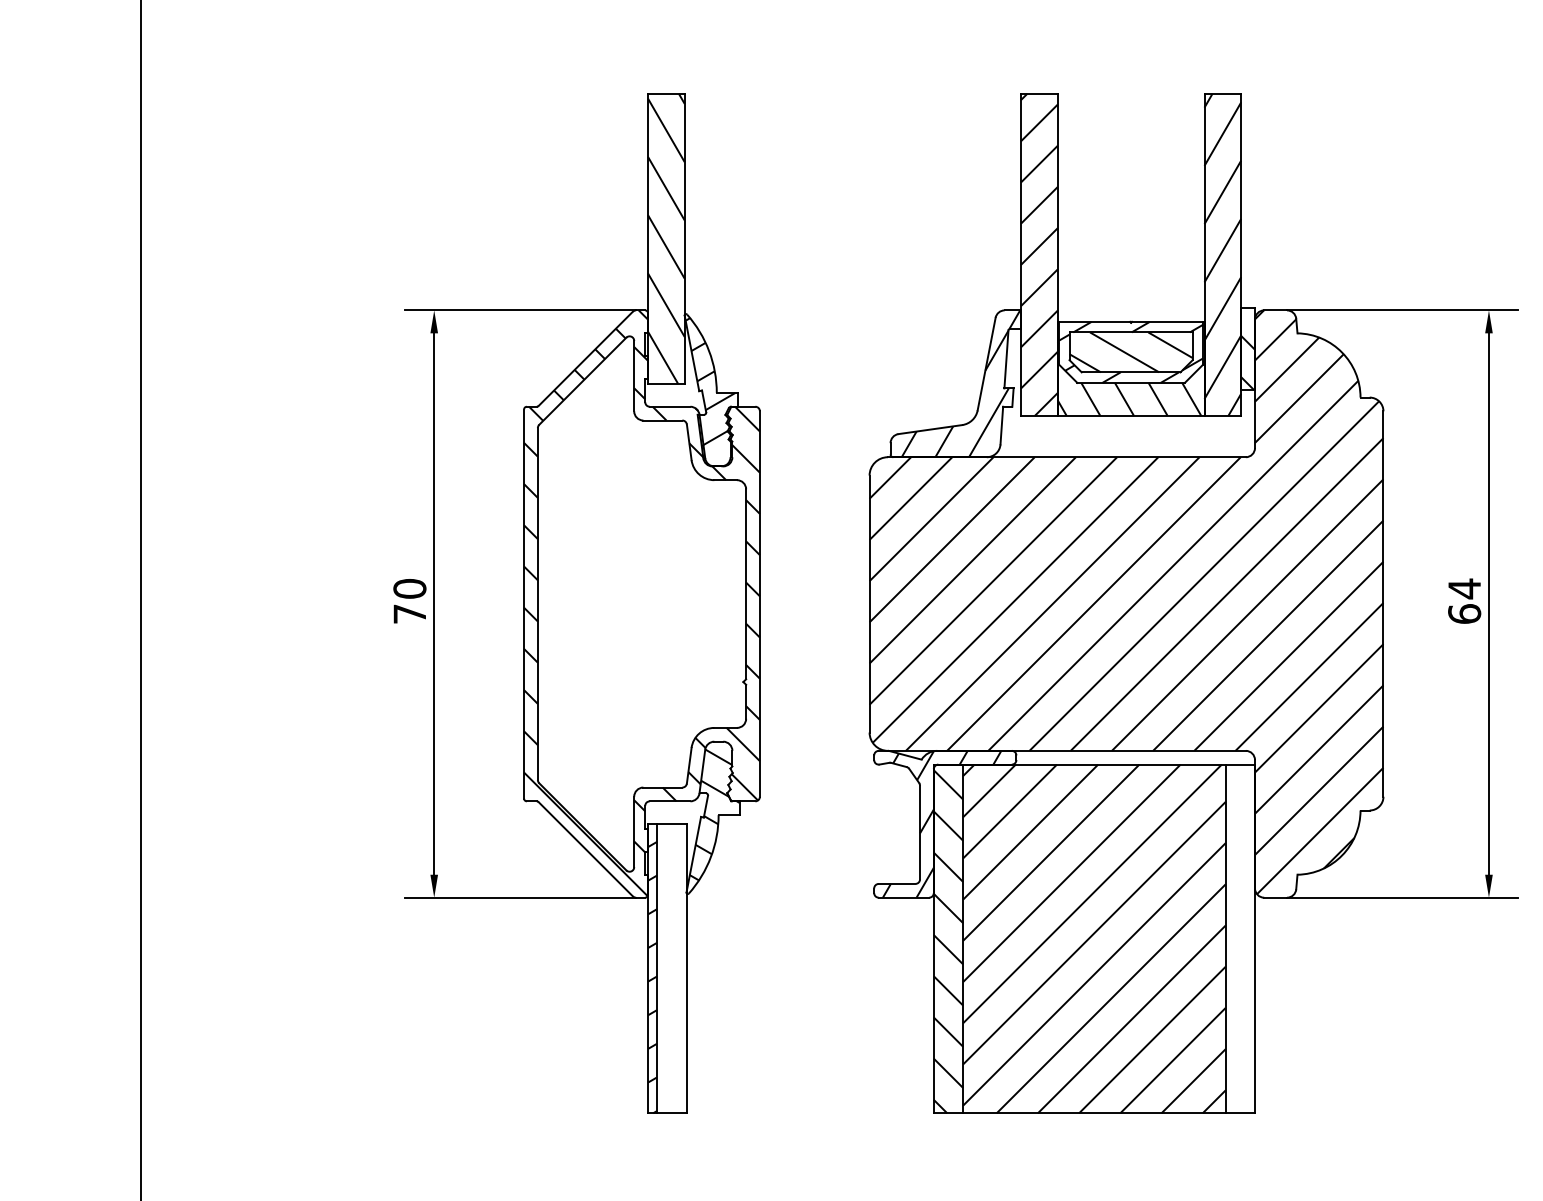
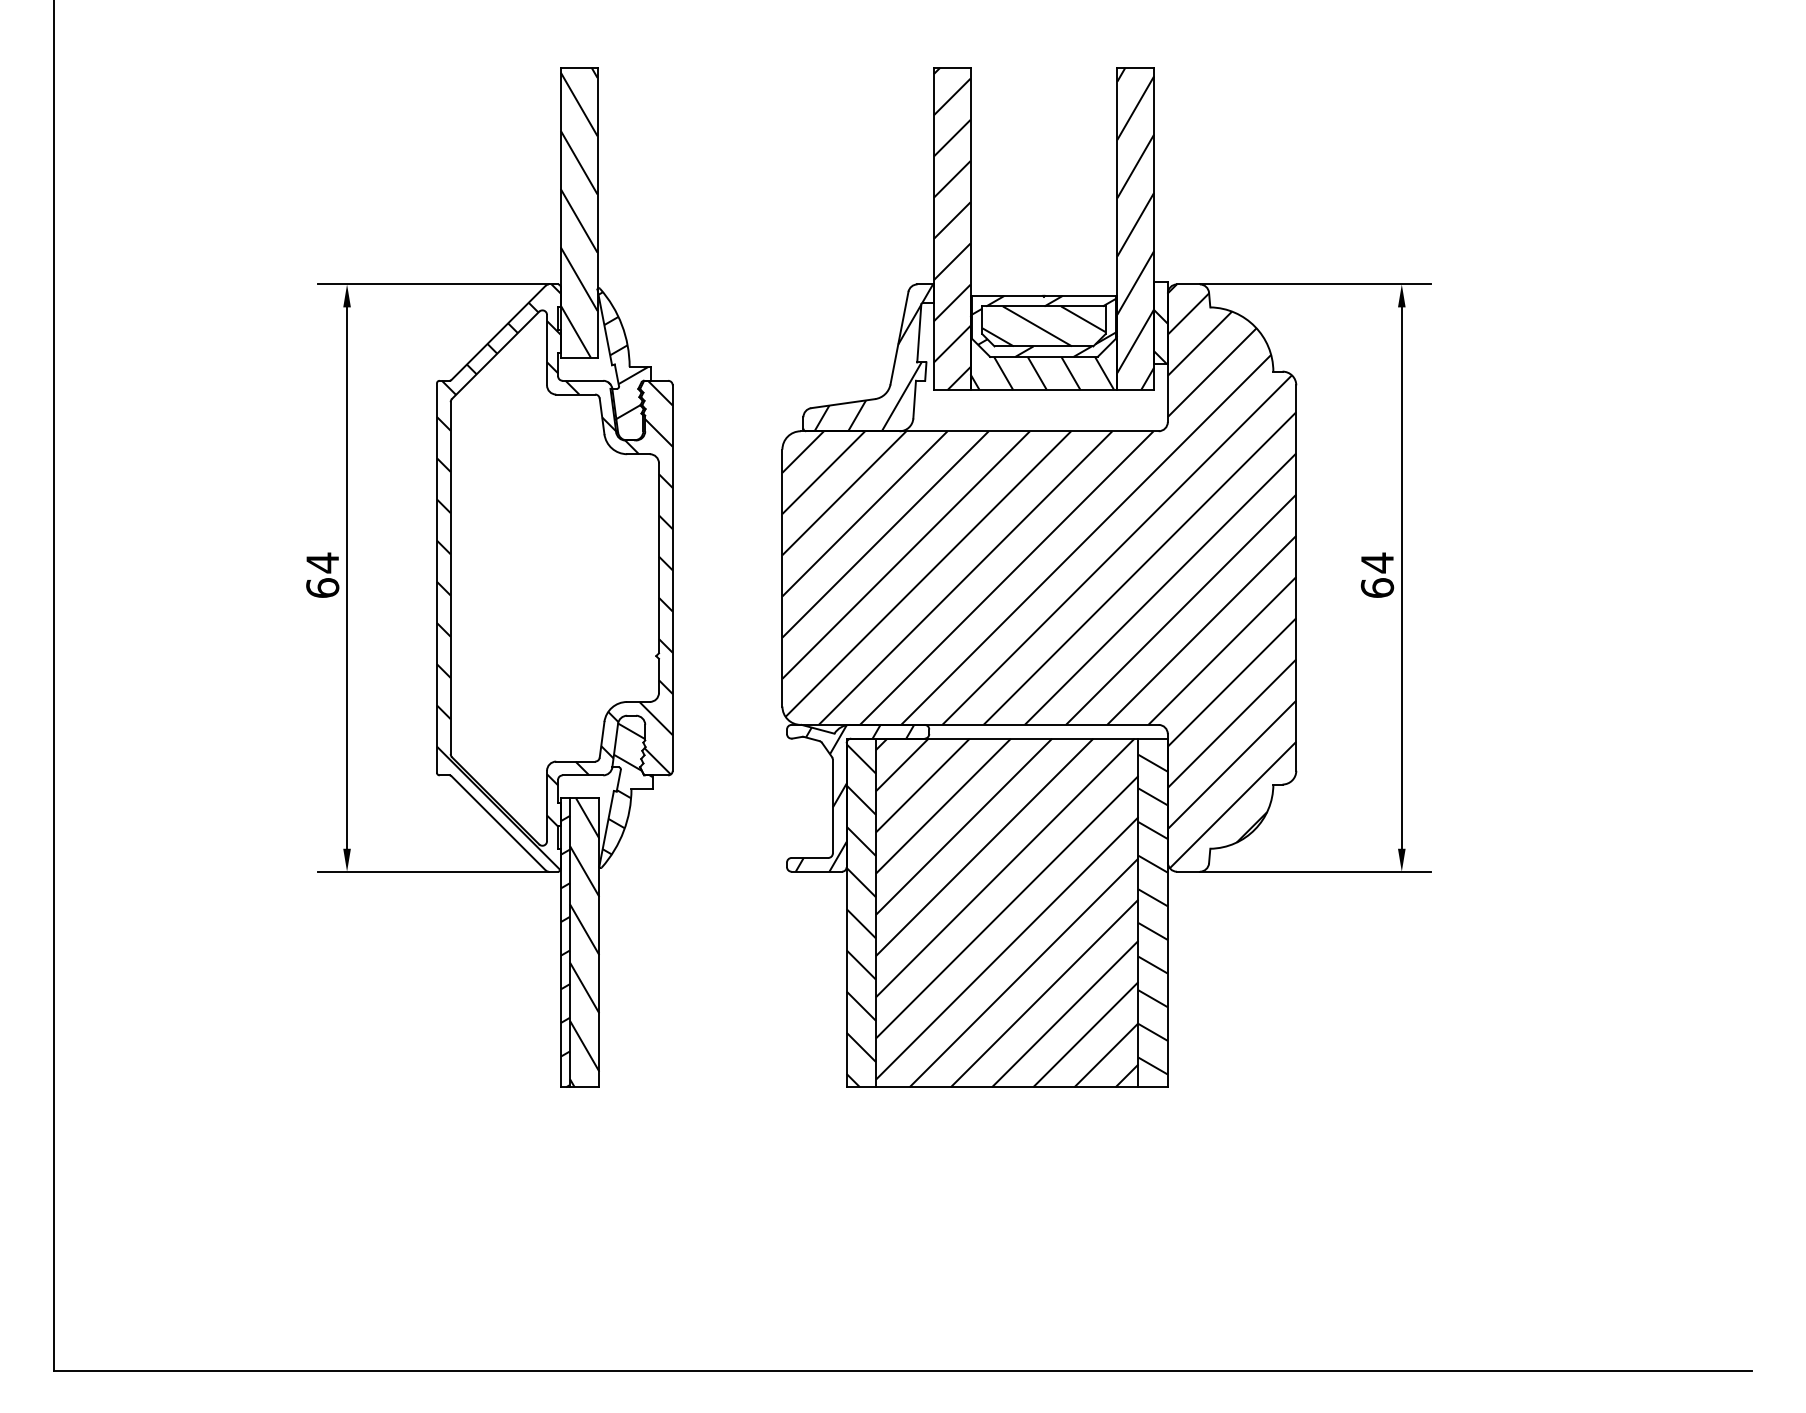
text: (409, 600) -> (322, 574), 70 -> 64
hatch: (1239, 940) -> (1152, 914), added
hatch: (671, 968) -> (584, 942), added

